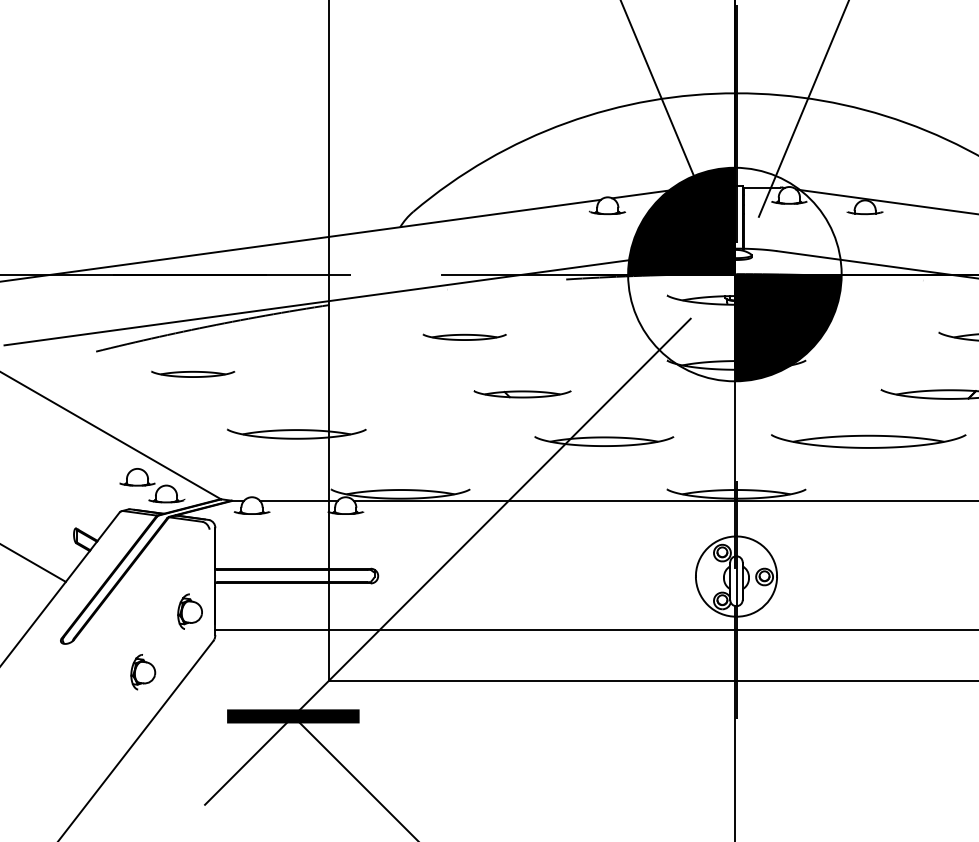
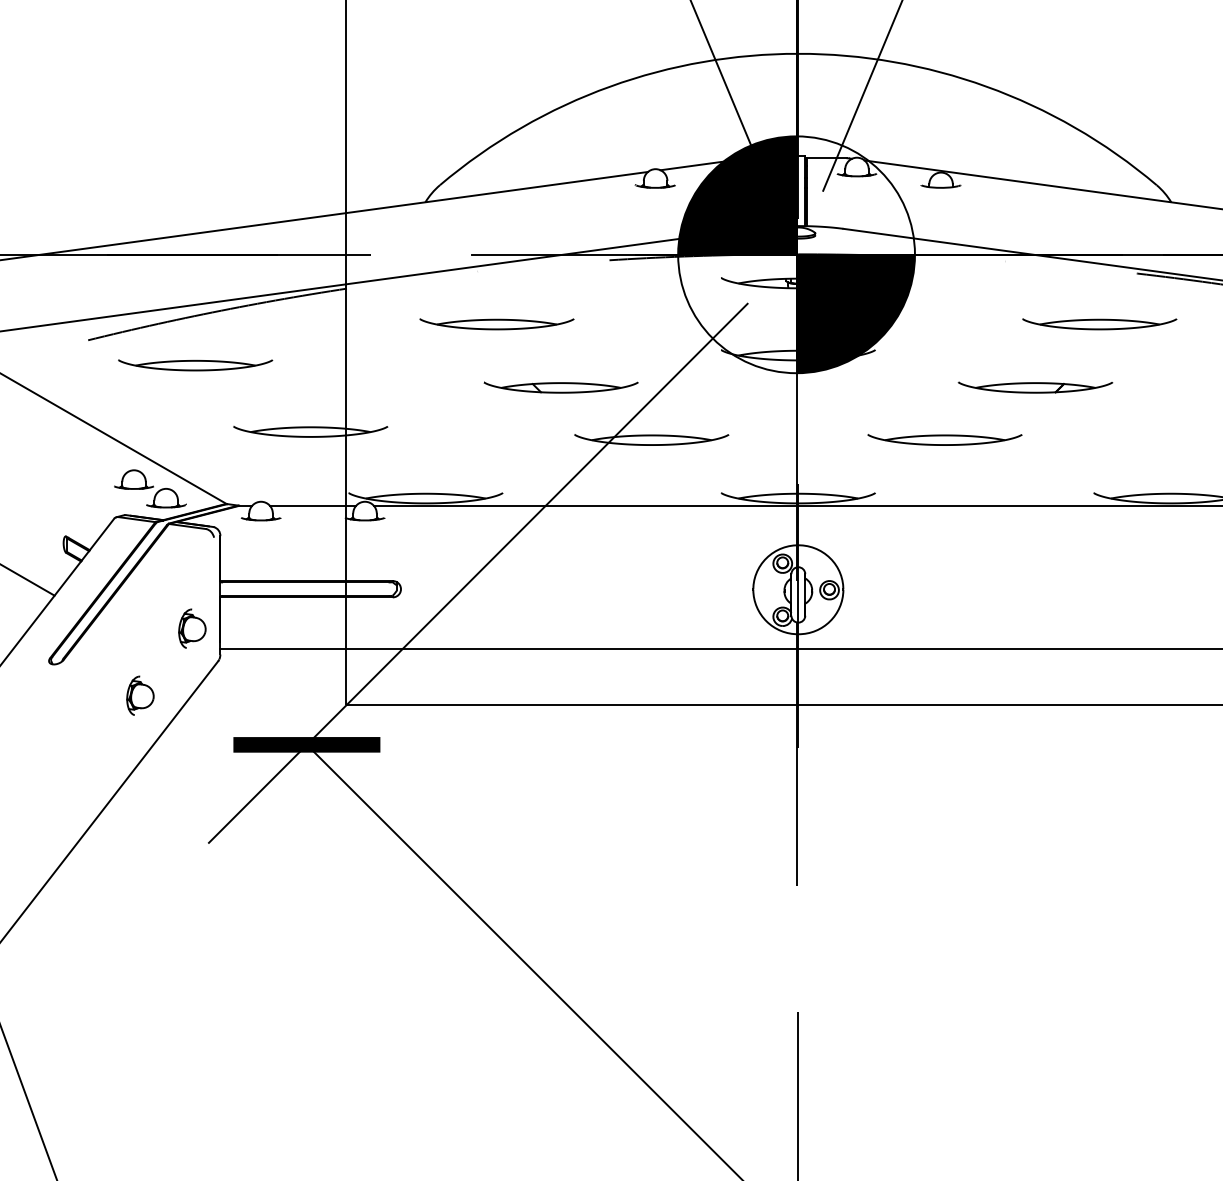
part: (464, 337) -> (496, 324), size x1.67
part: (192, 374) -> (195, 365), size x1.67
part: (522, 394) -> (560, 387), size x1.43
part: (868, 441) -> (944, 439), size x0.71

